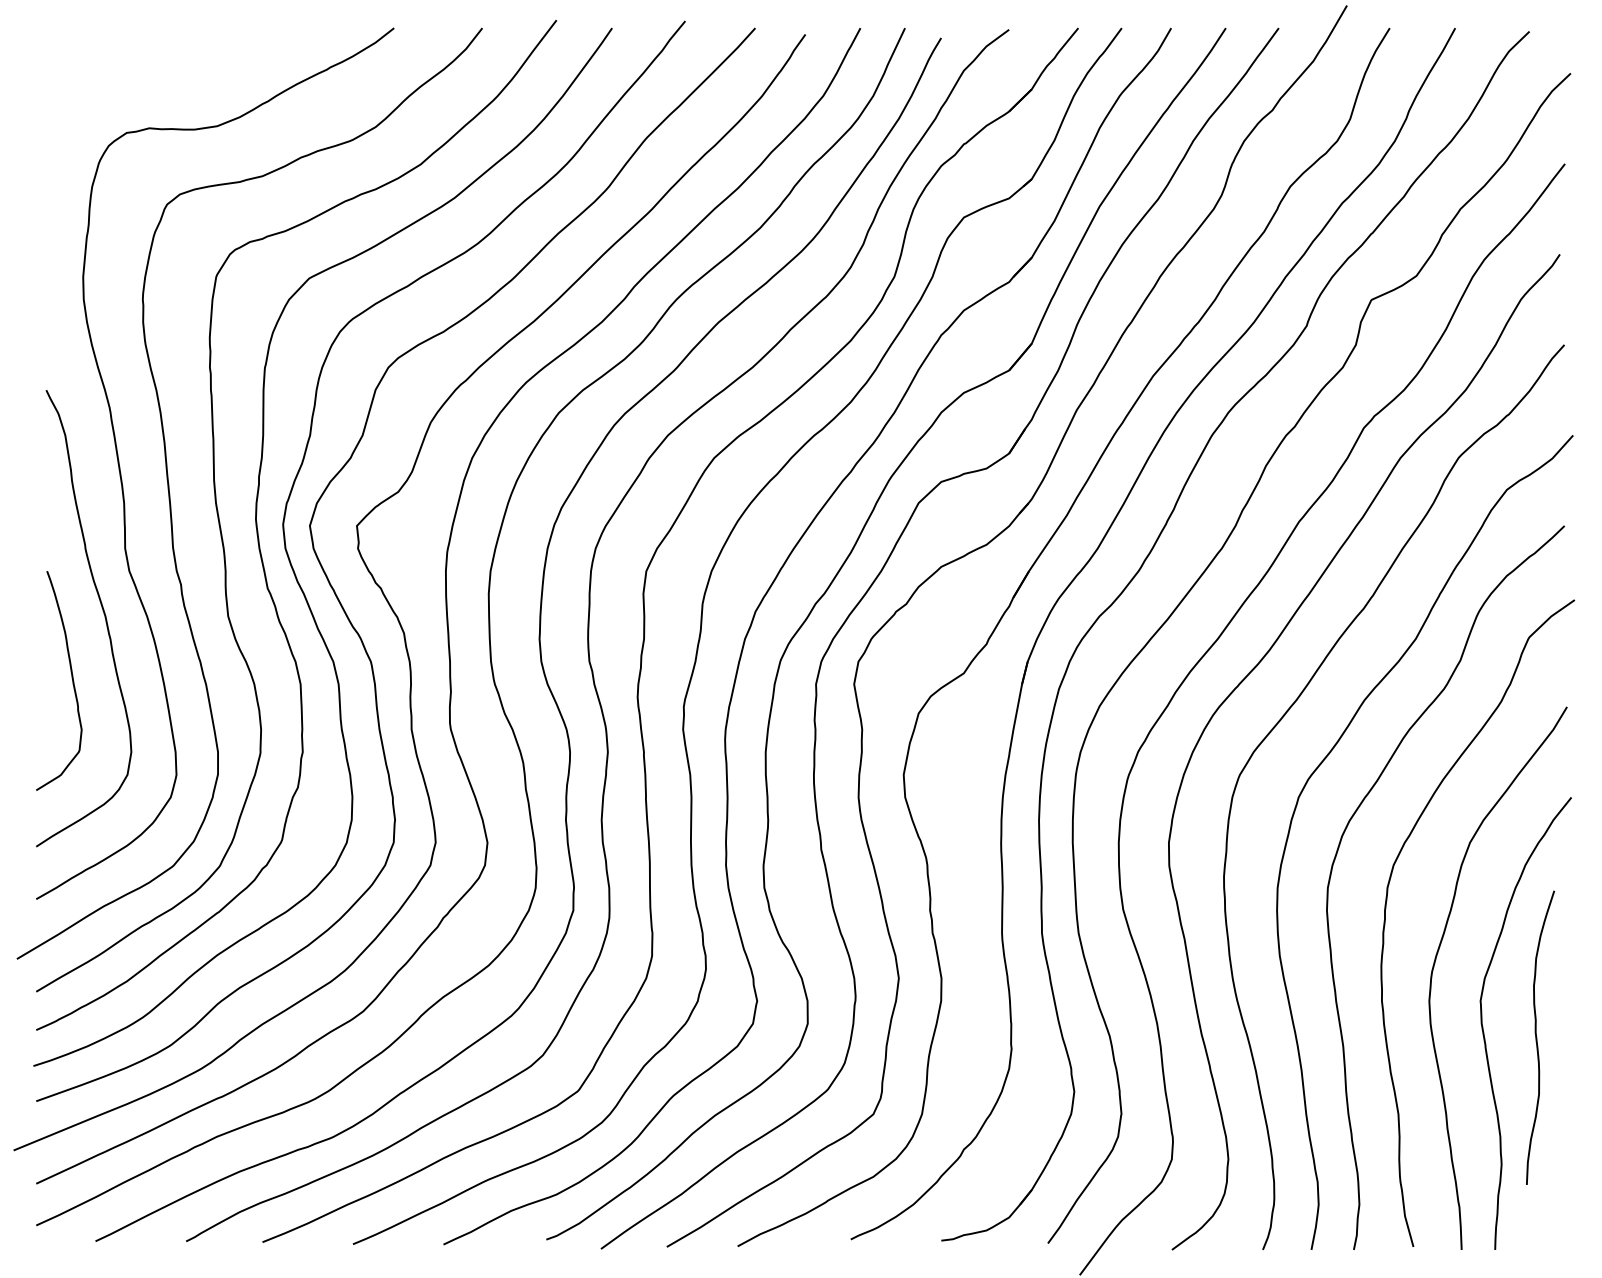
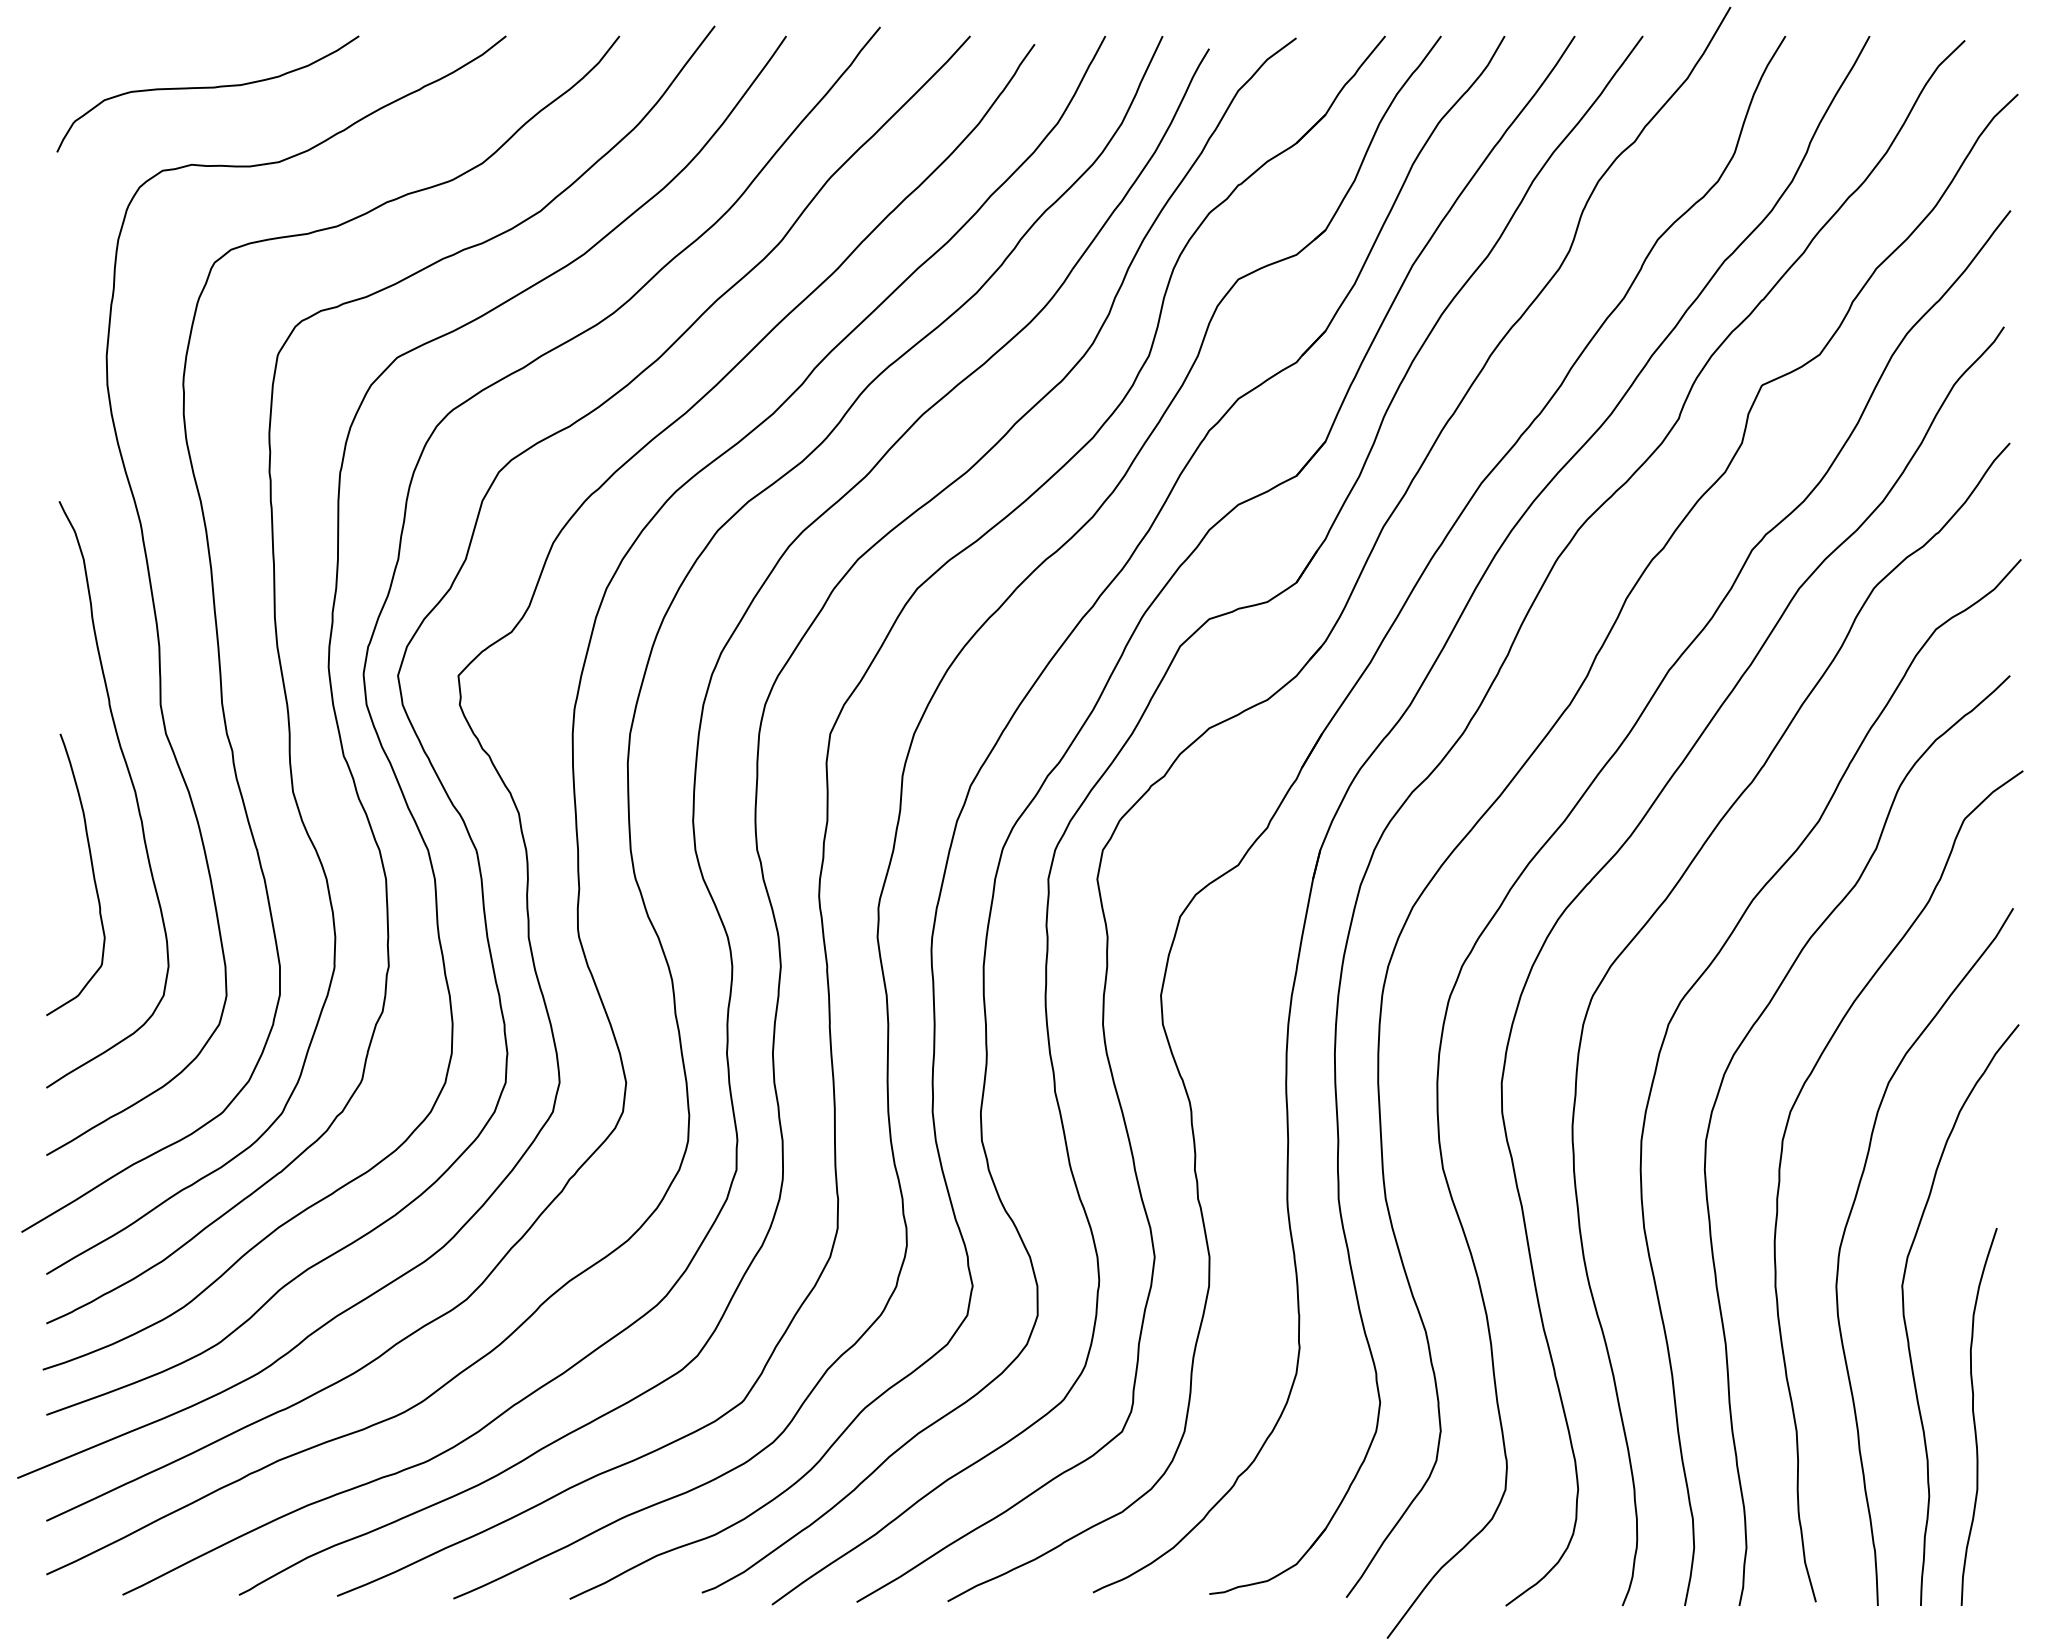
curve: (161, 69) -> (207, 89), added
curve: (1537, 1037) -> (1975, 1416), moved

